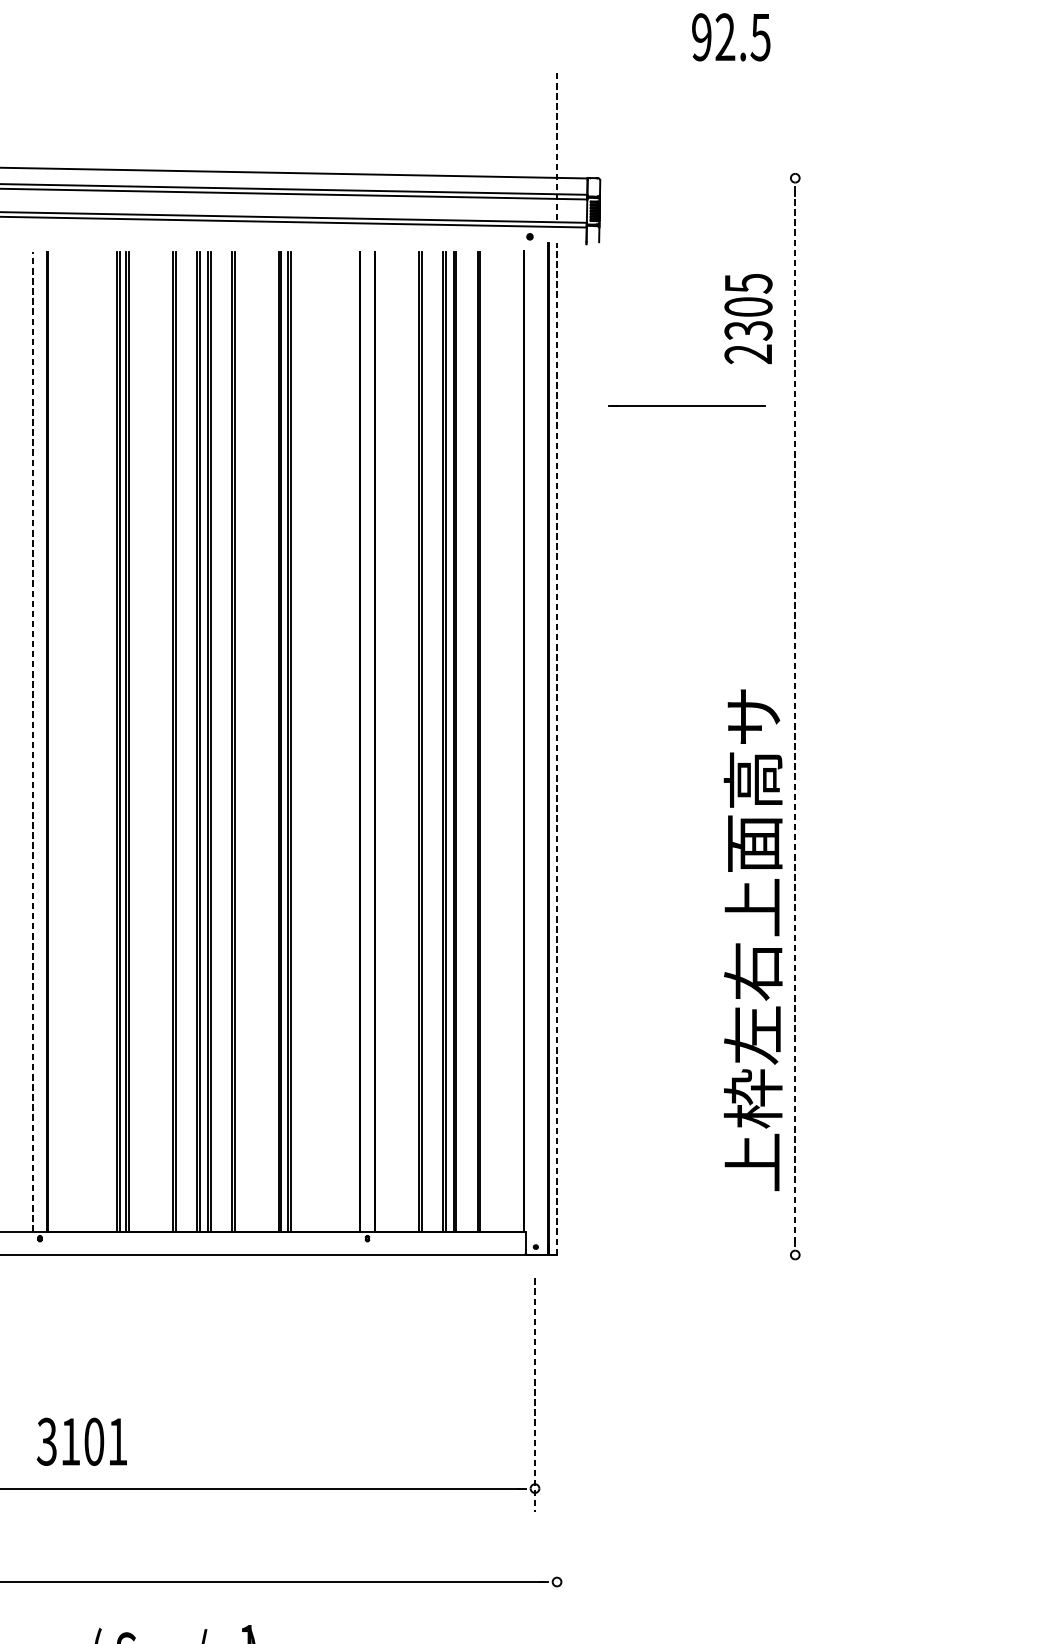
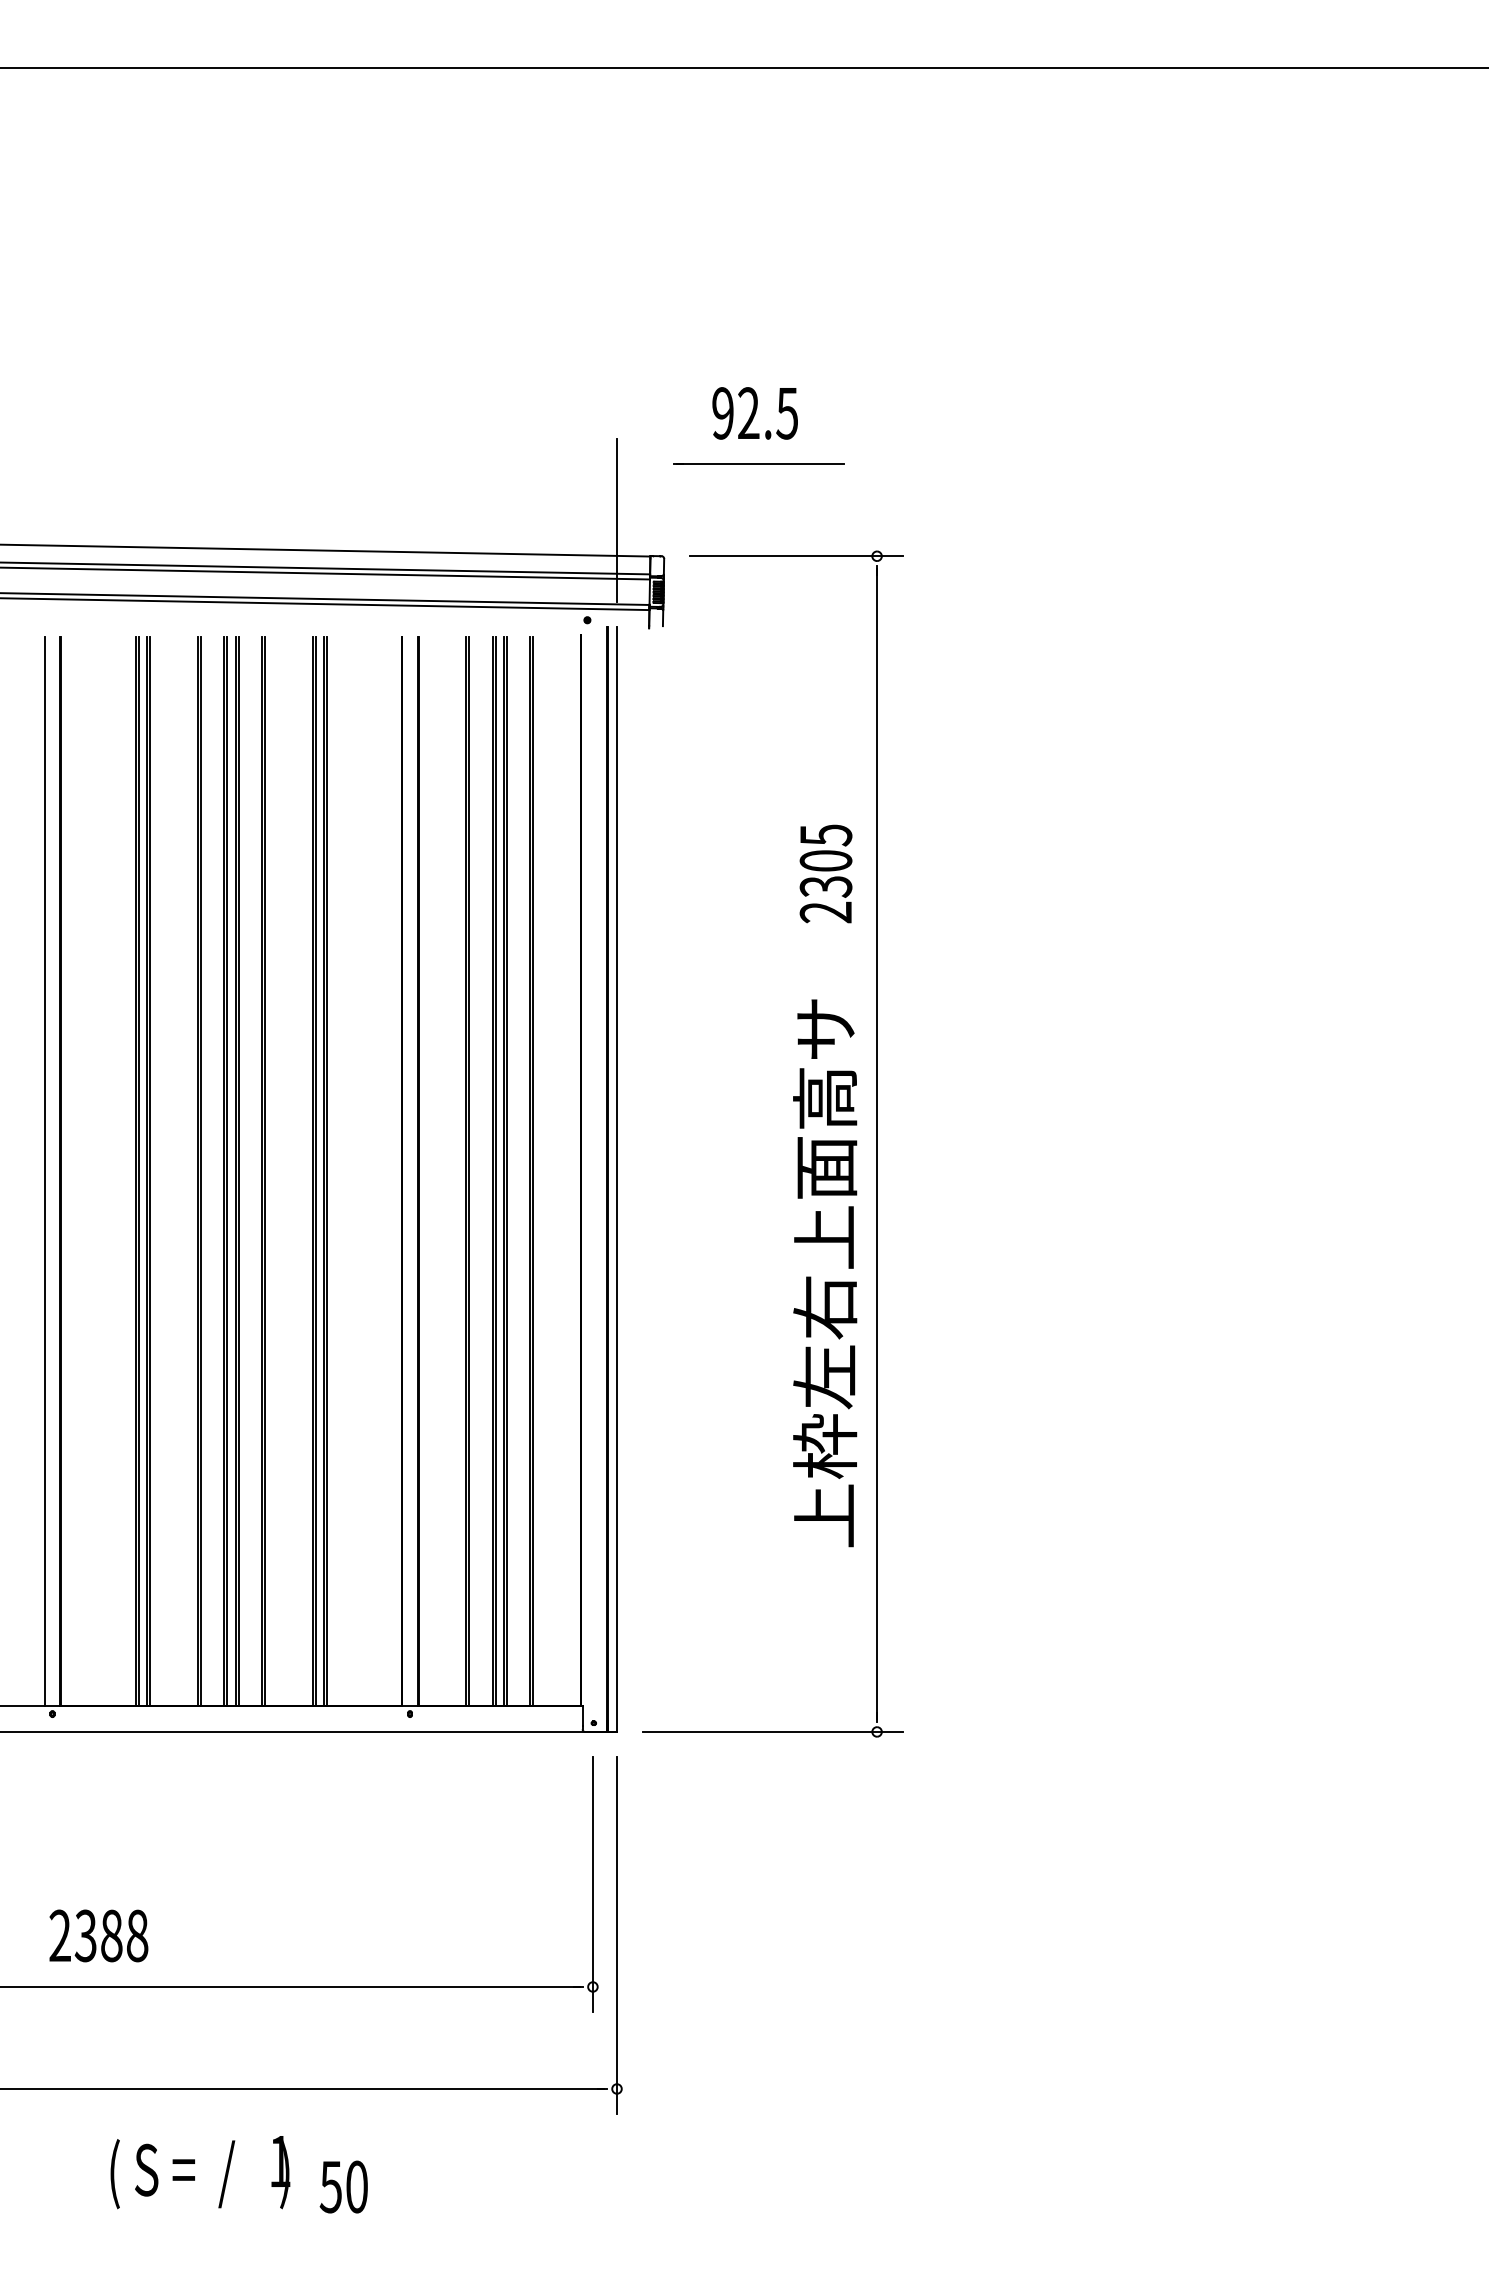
text: (730, 37) -> (754, 413), moved
line: (557, 145) -> (617, 520), dashed -> solid
line: (720, 178) -> (795, 556), added
text: (748, 318) -> (825, 873), moved
line: (686, 404) -> (758, 463), moved
line: (795, 716) -> (877, 1143), dashed -> solid
line: (32, 741) -> (44, 1171), dashed -> solid
line: (557, 749) -> (617, 1179), dashed -> solid
text: (753, 940) -> (825, 1273), moved
line: (699, 1254) -> (772, 1731), added
line: (534, 1394) -> (592, 1884), dashed -> solid
text: (82, 1441) -> (98, 1935), 3101 -> 2388
line: (557, 1441) -> (617, 1935), added

